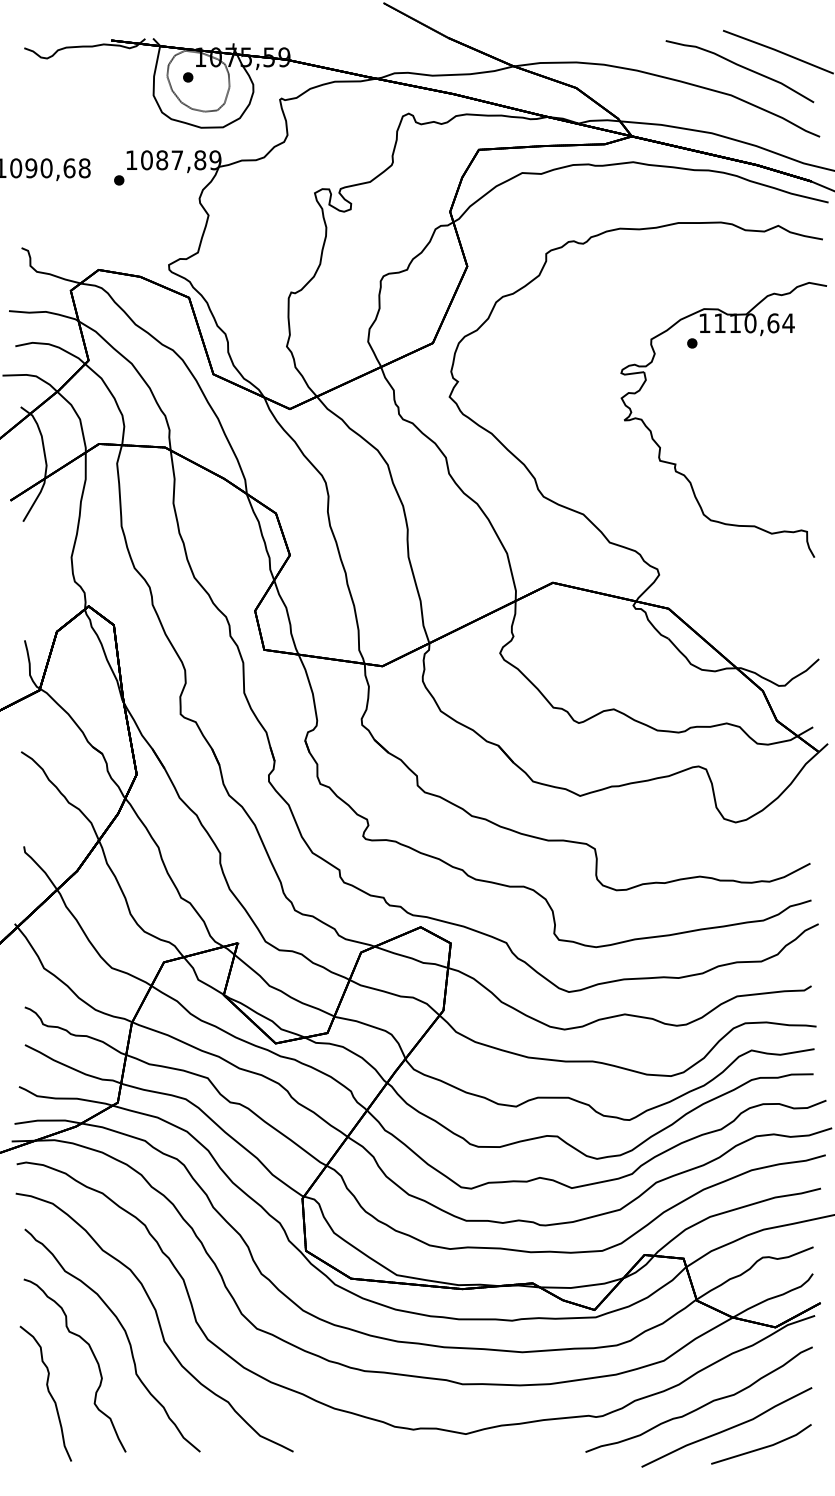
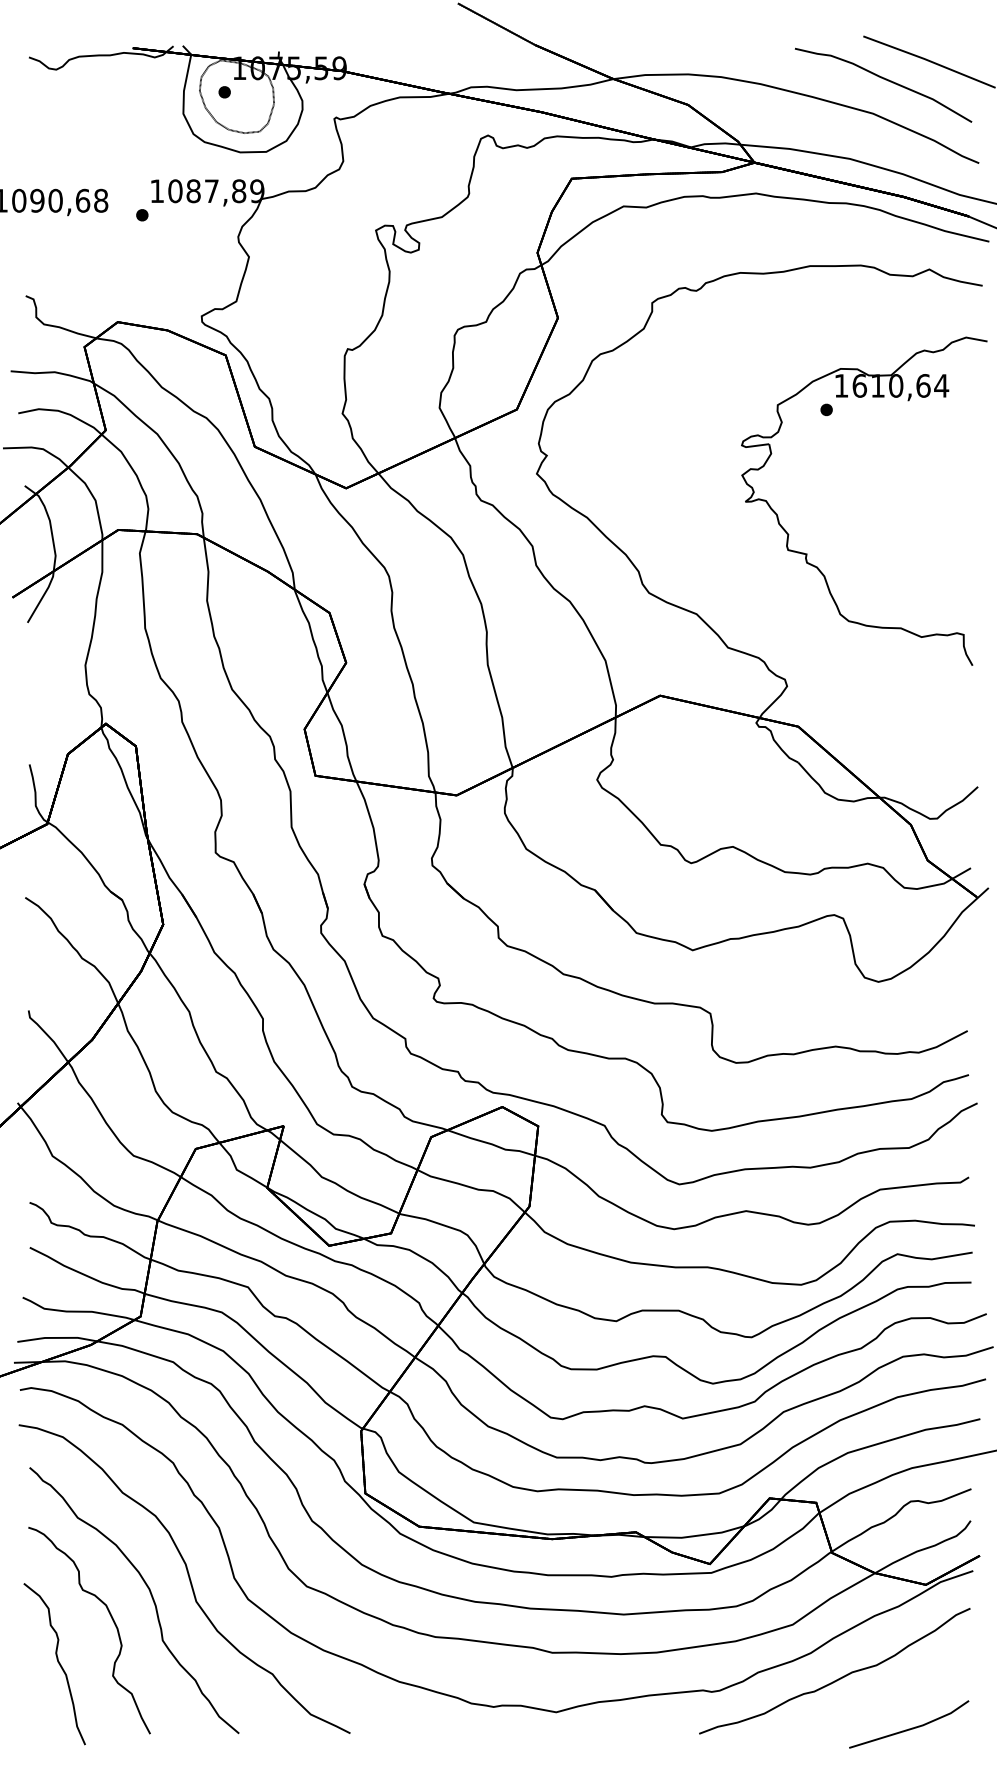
text: (720, 323) -> (860, 386), 1110,64 -> 1610,64
curve: (727, 1428) -> (868, 1705), removed

